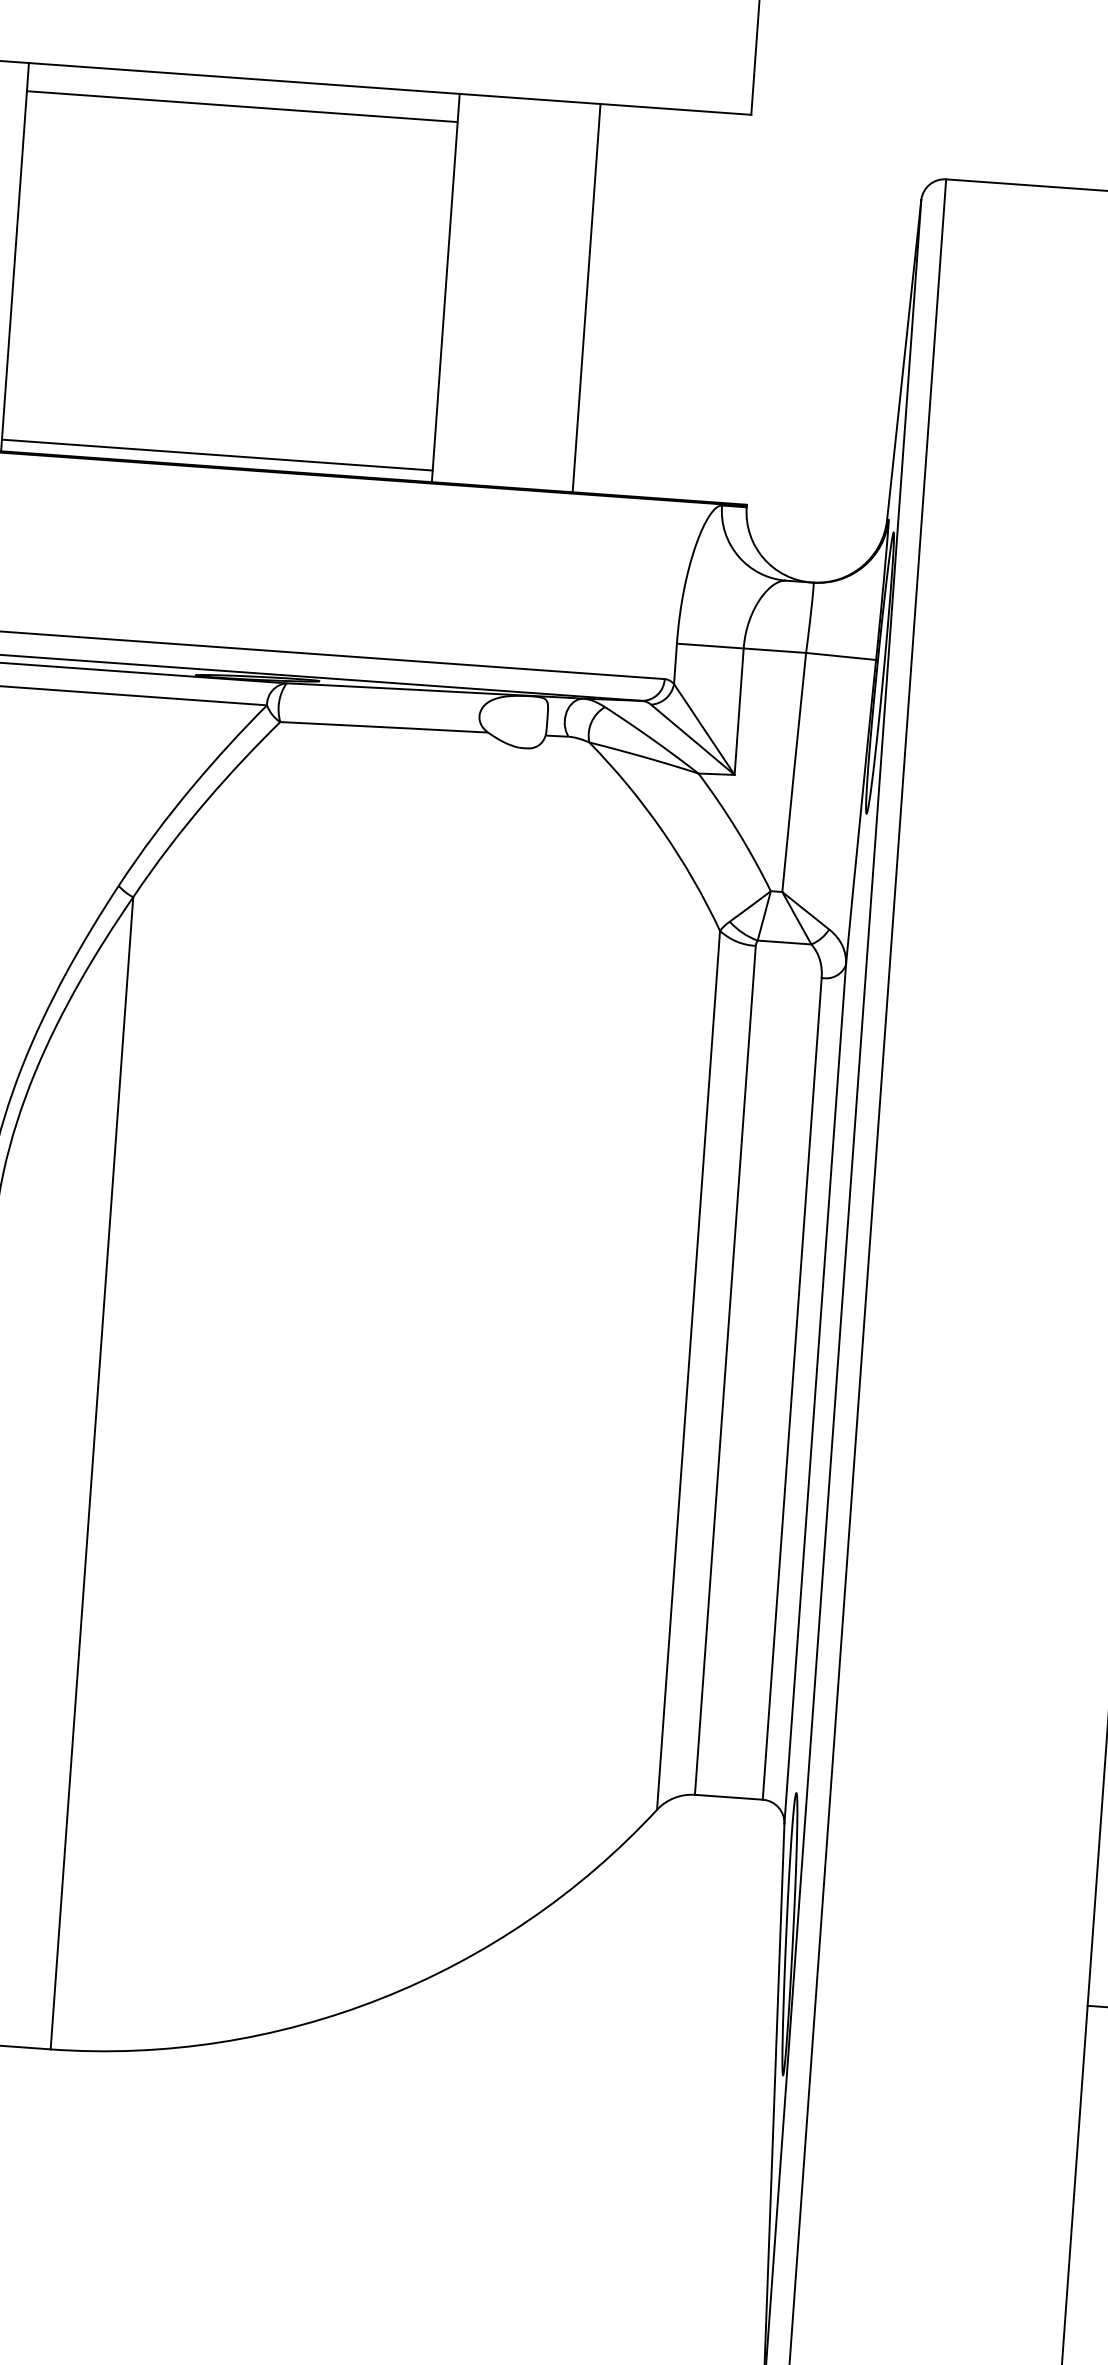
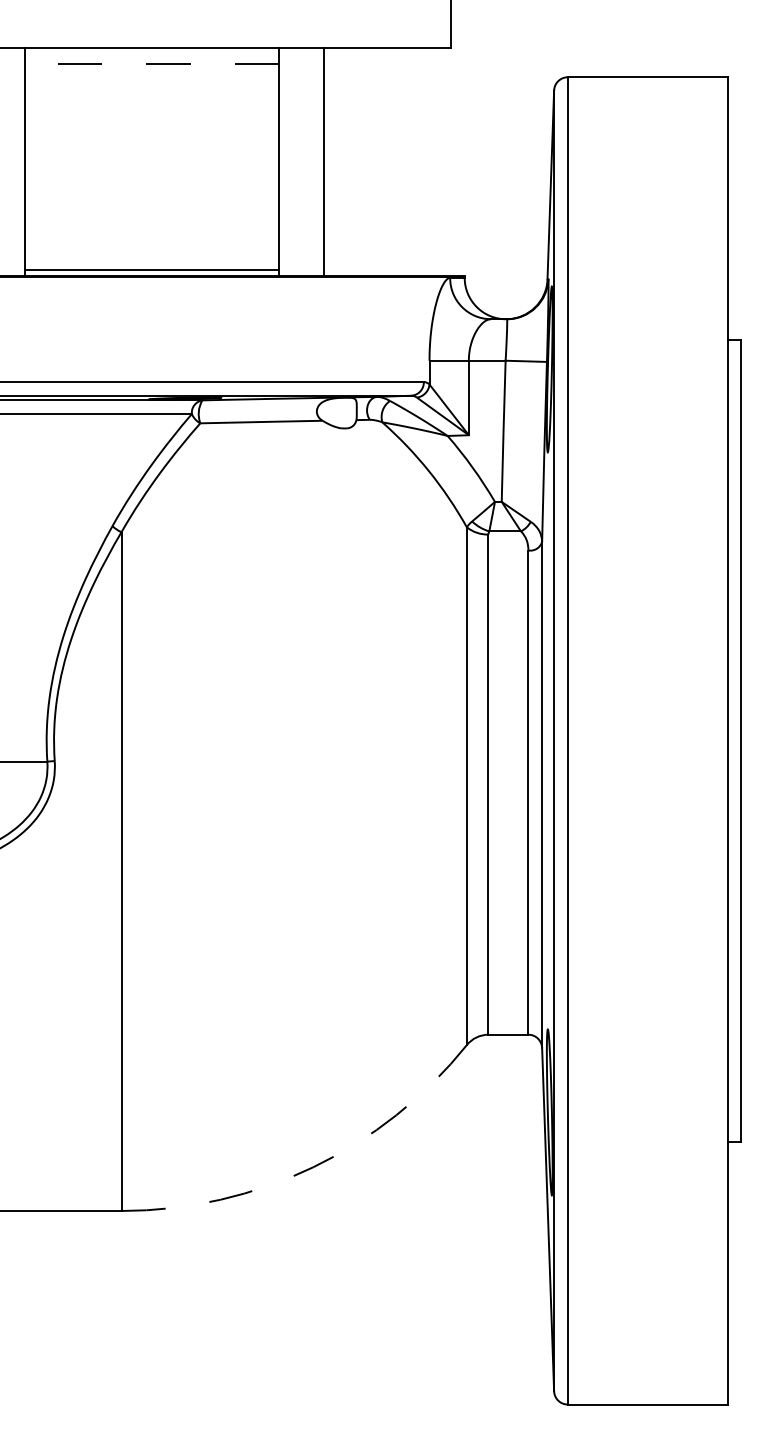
line: (242, 107) -> (152, 64), solid -> dashed
line: (587, 297) -> (324, 161), moved
arc: (381, 1998) -> (313, 1167), solid -> dashed

